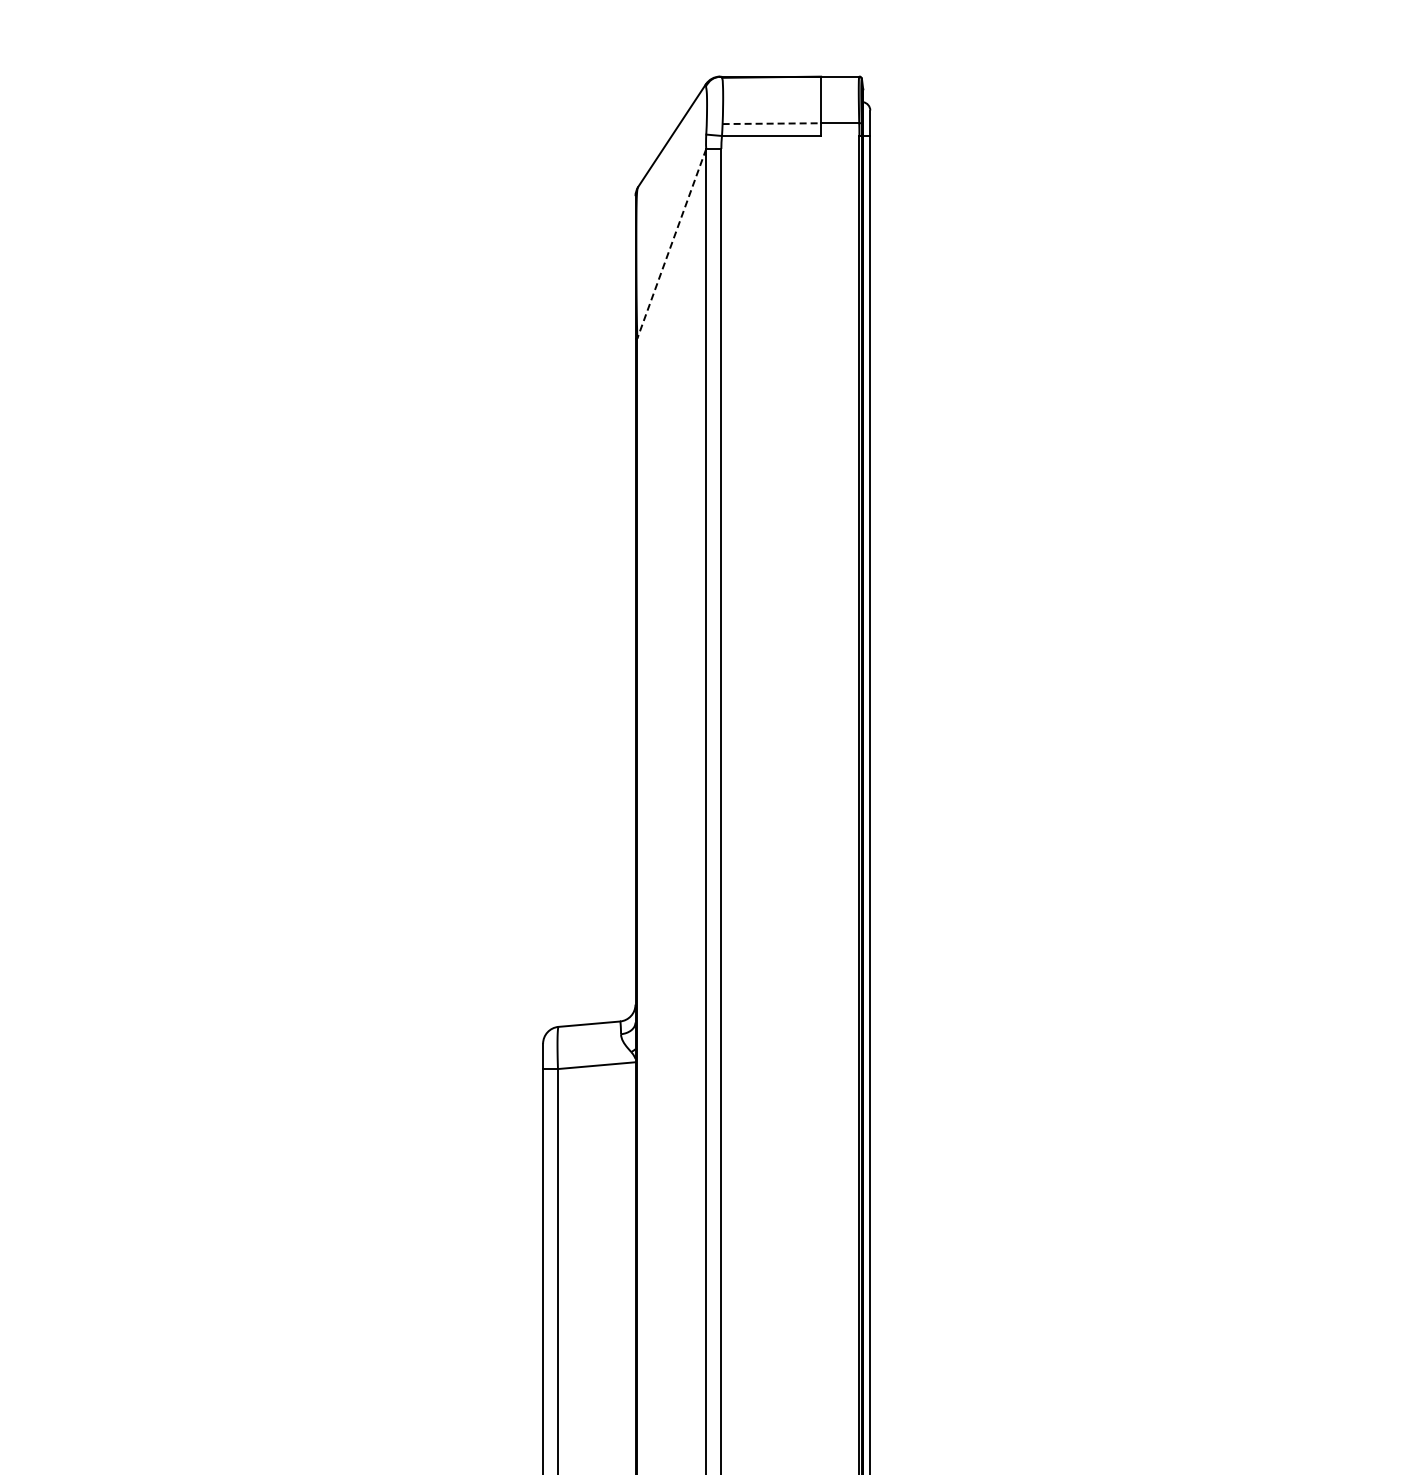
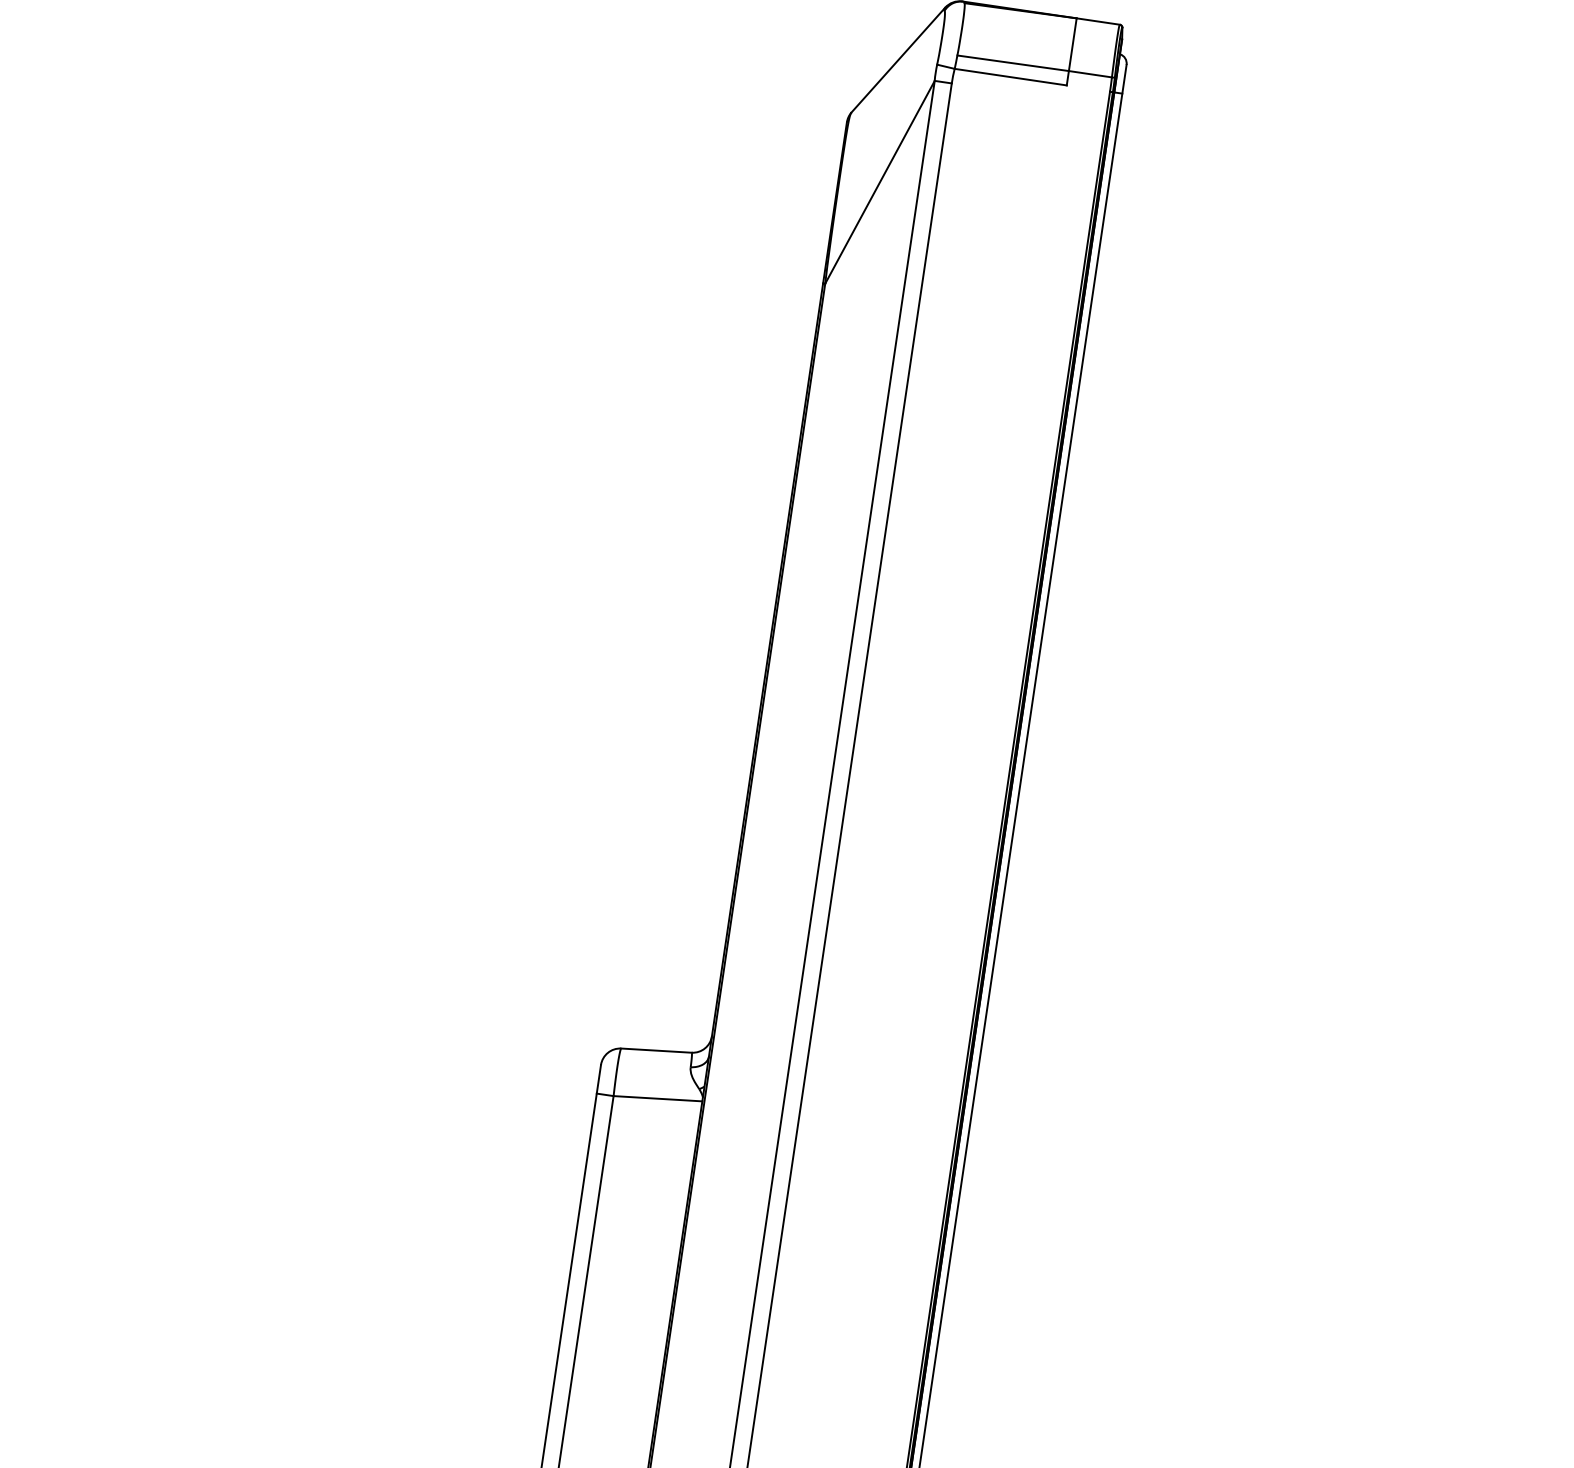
line: (772, 123) -> (1013, 63), dashed -> solid
line: (671, 243) -> (879, 181), dashed -> solid

